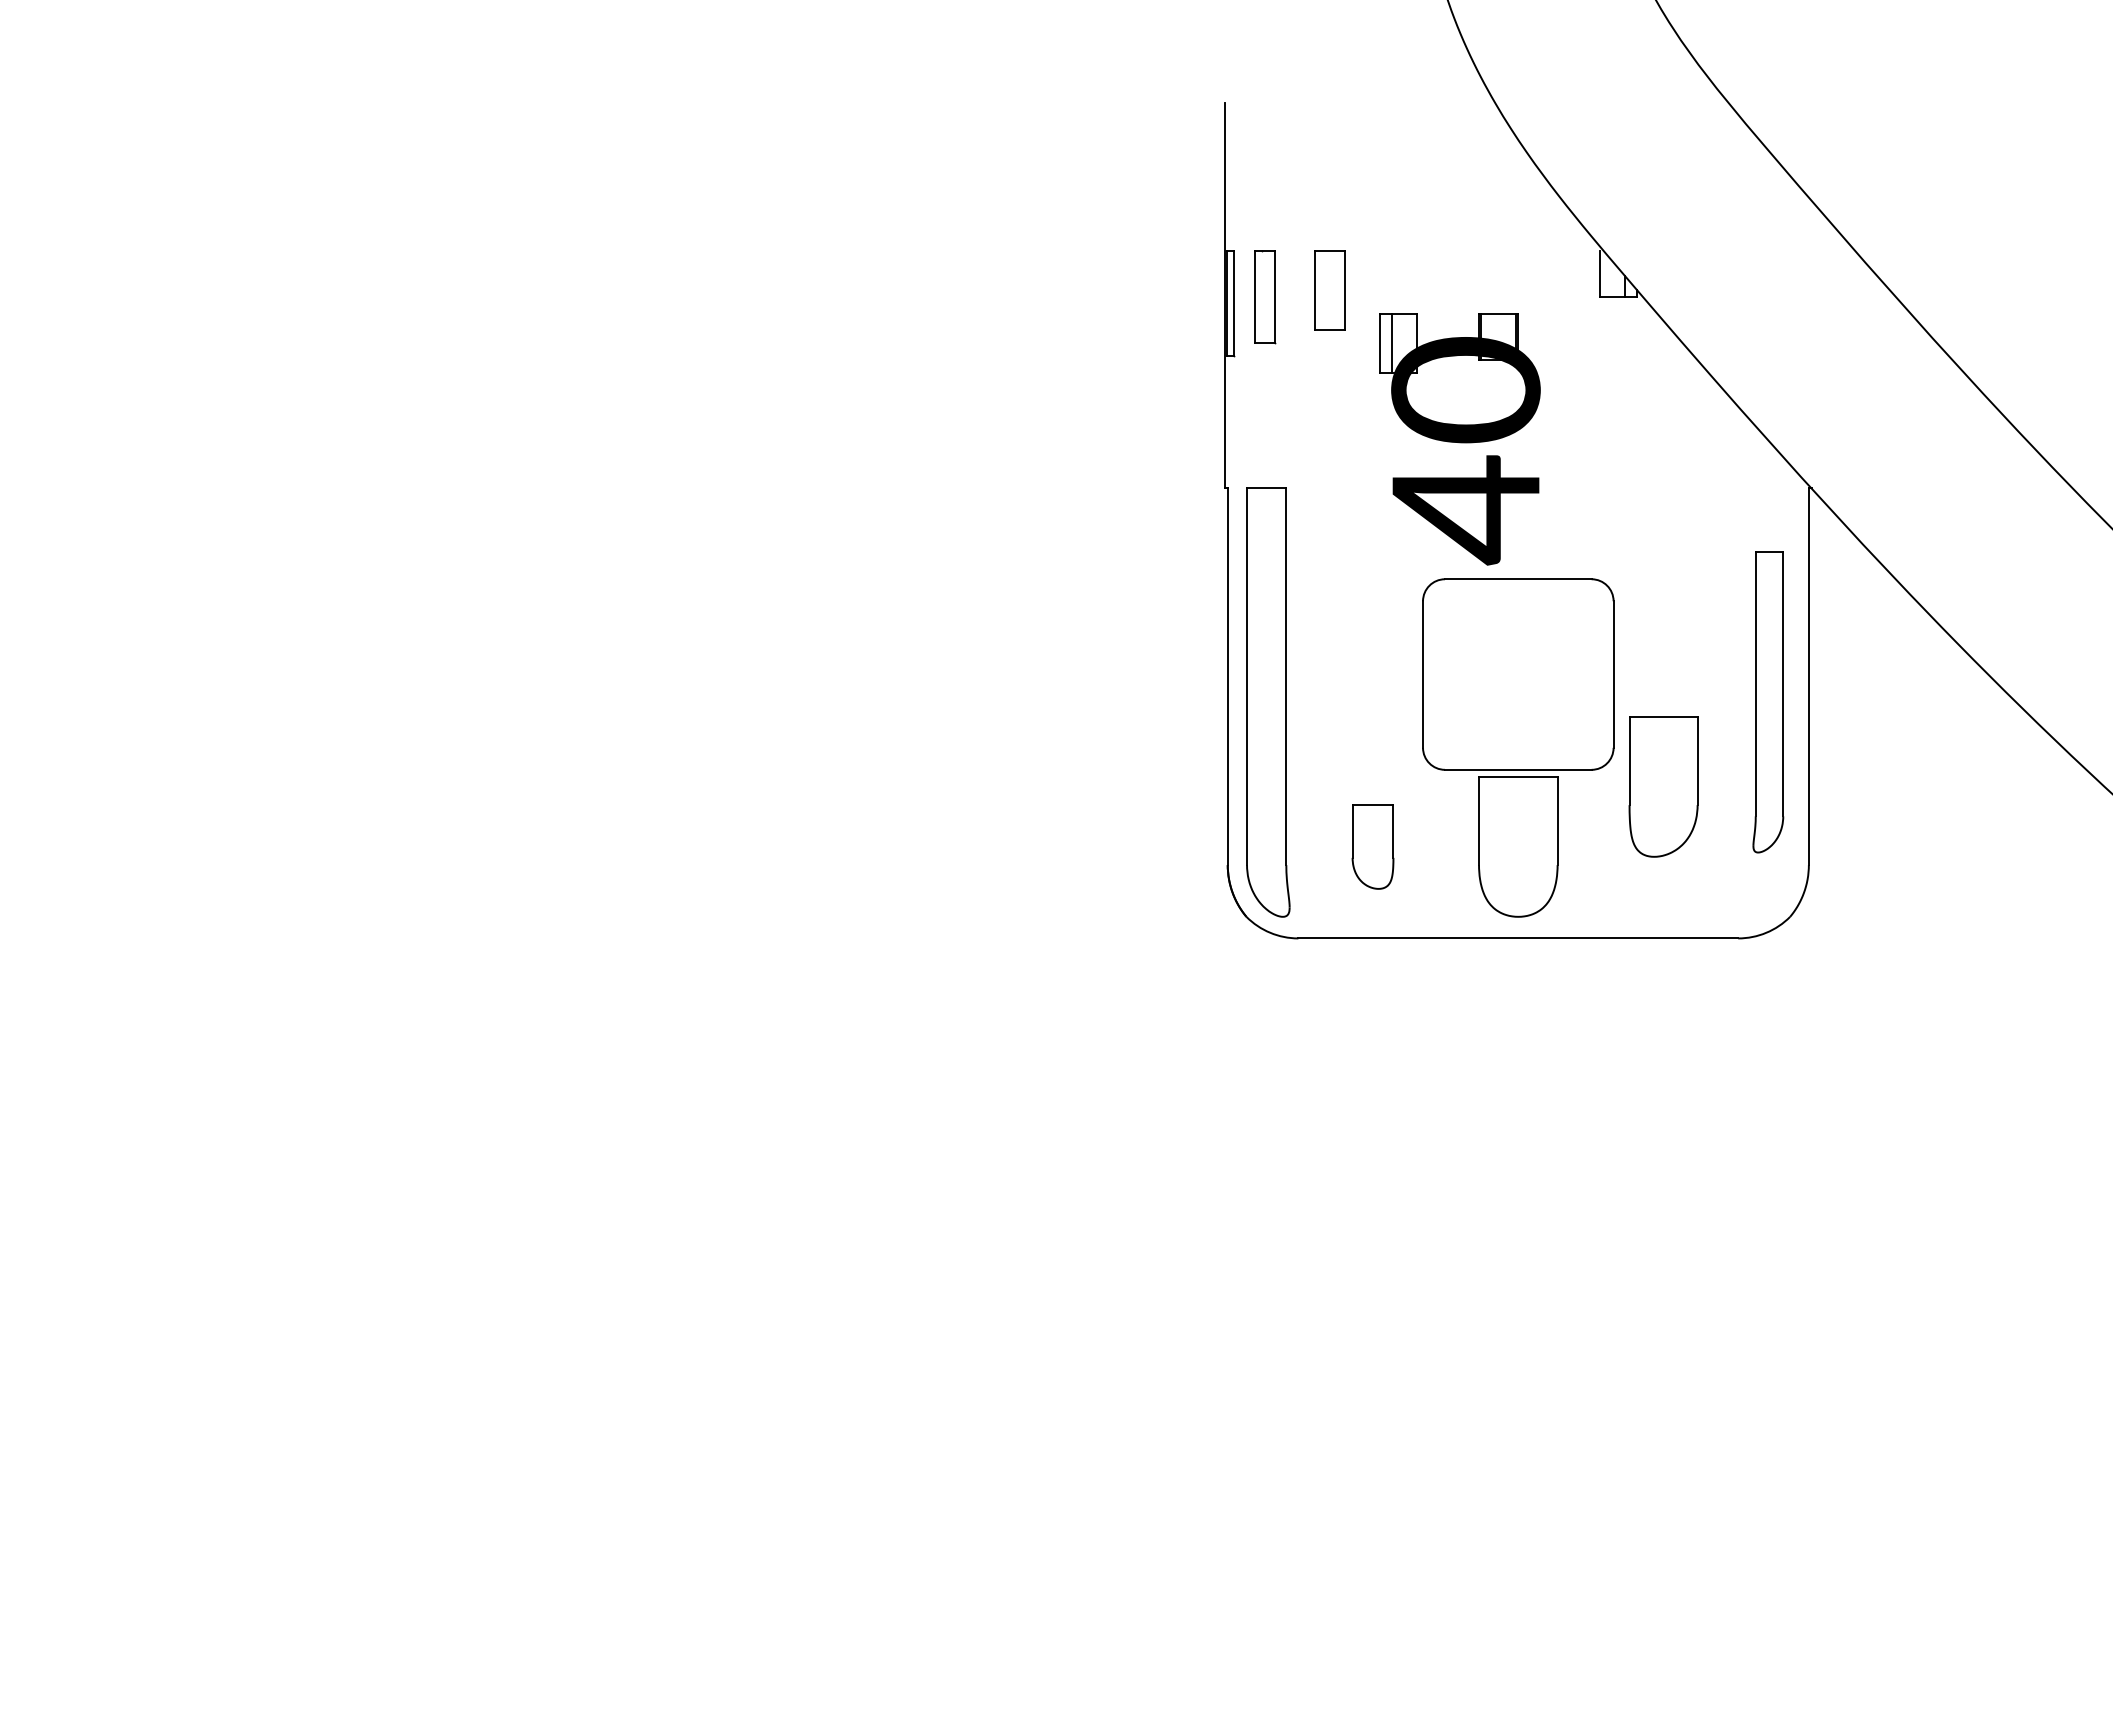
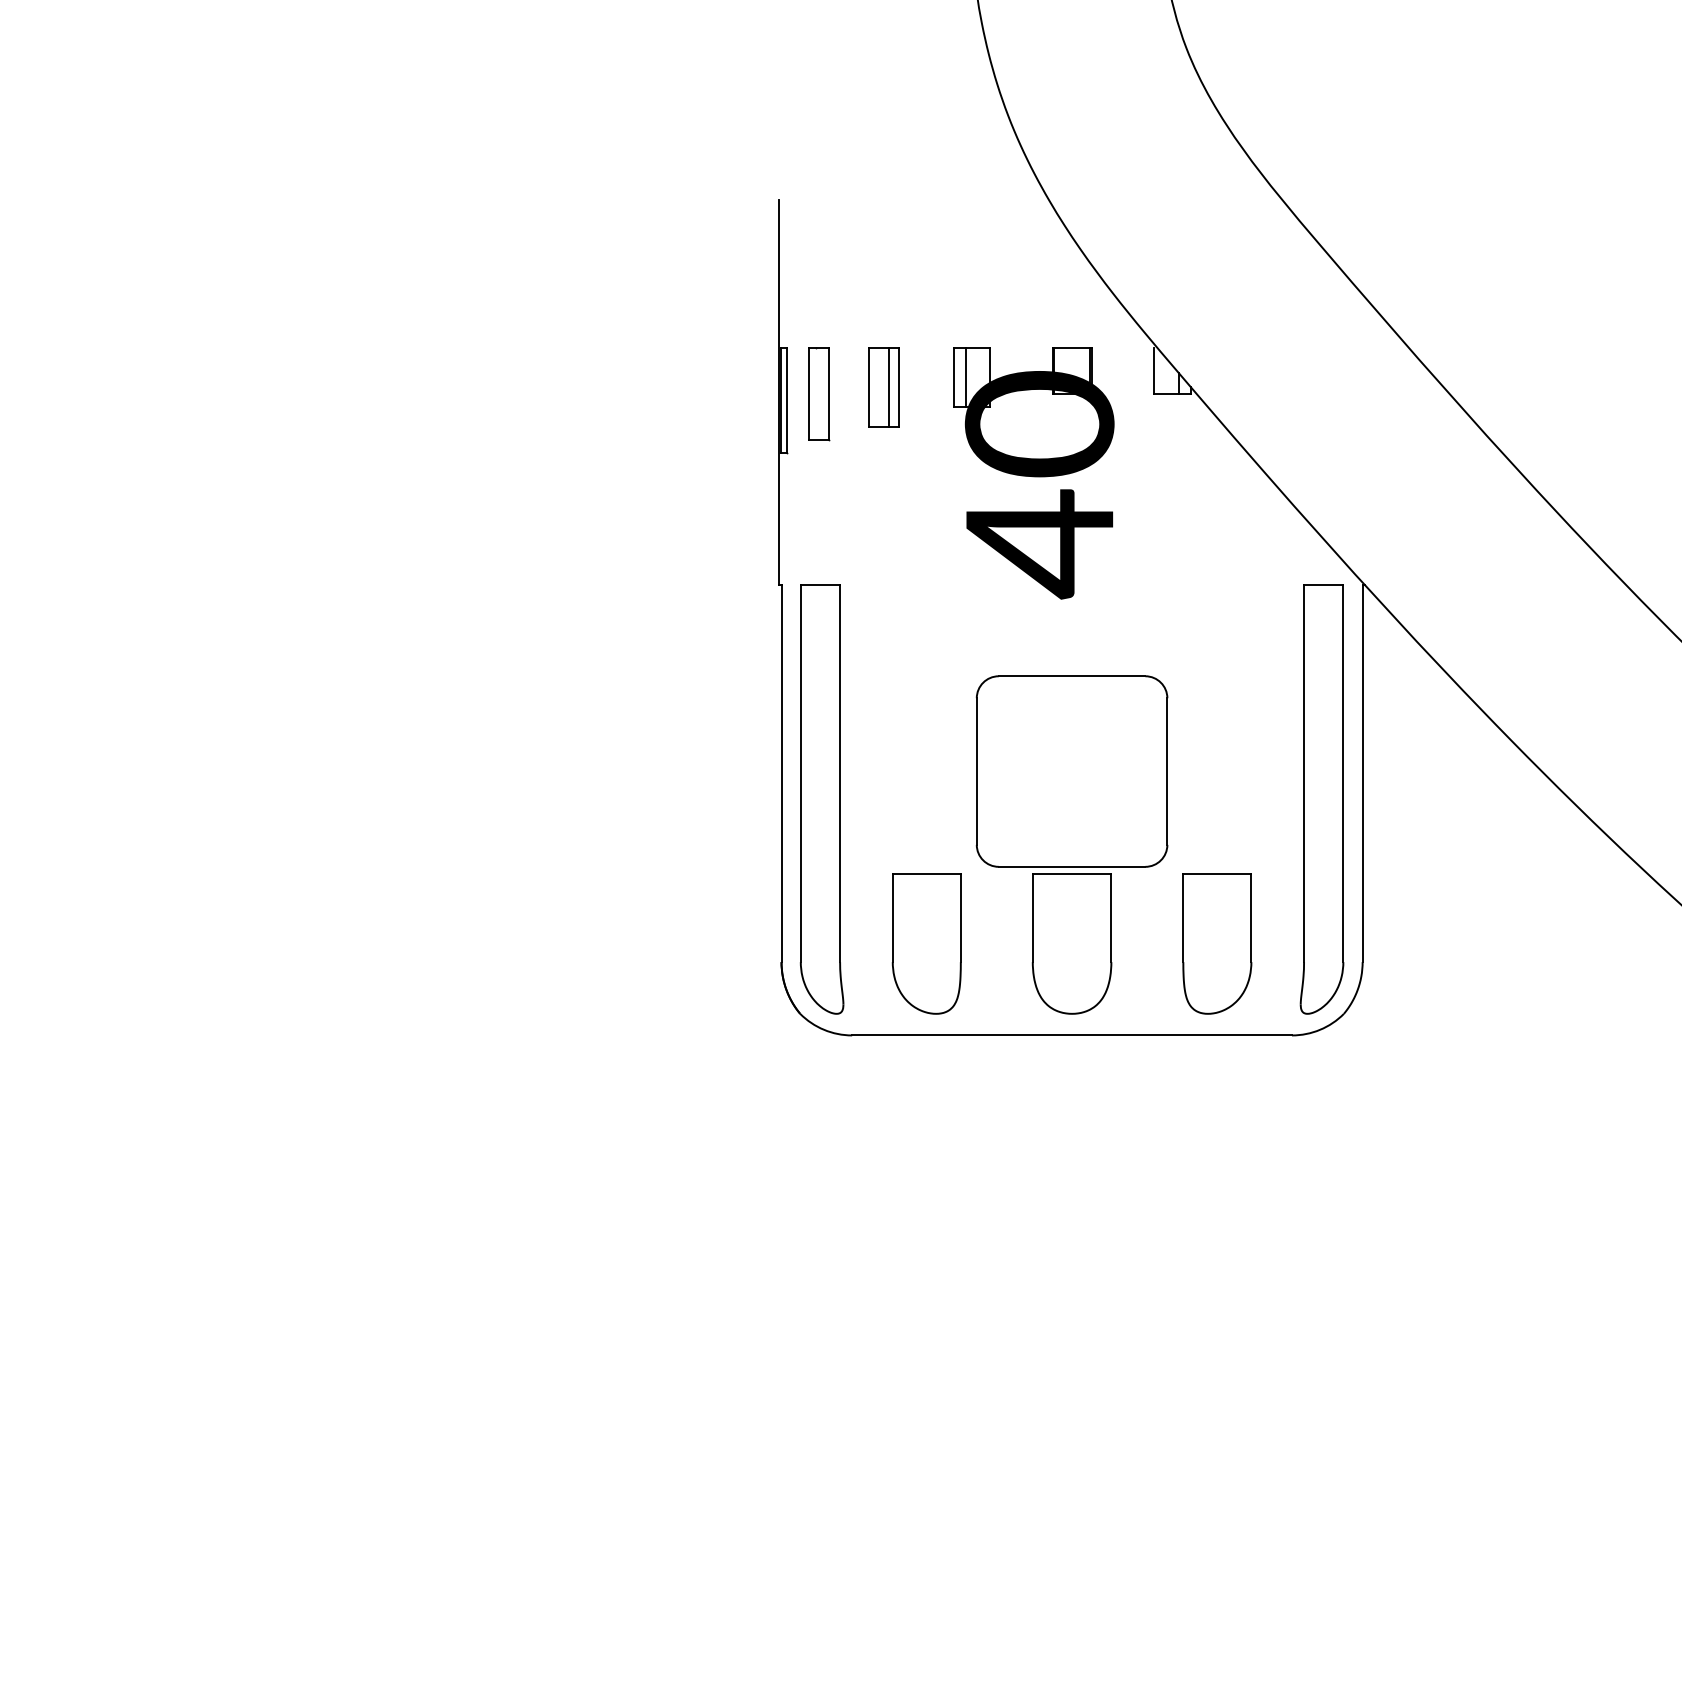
line: (1335, 290) -> (889, 387), added
part: (1459, 439) -> (1033, 473), moved
part: (1768, 702) -> (1322, 799), size x1.43
part: (1663, 786) -> (1217, 943), moved
part: (1372, 846) -> (926, 943), size x1.67

